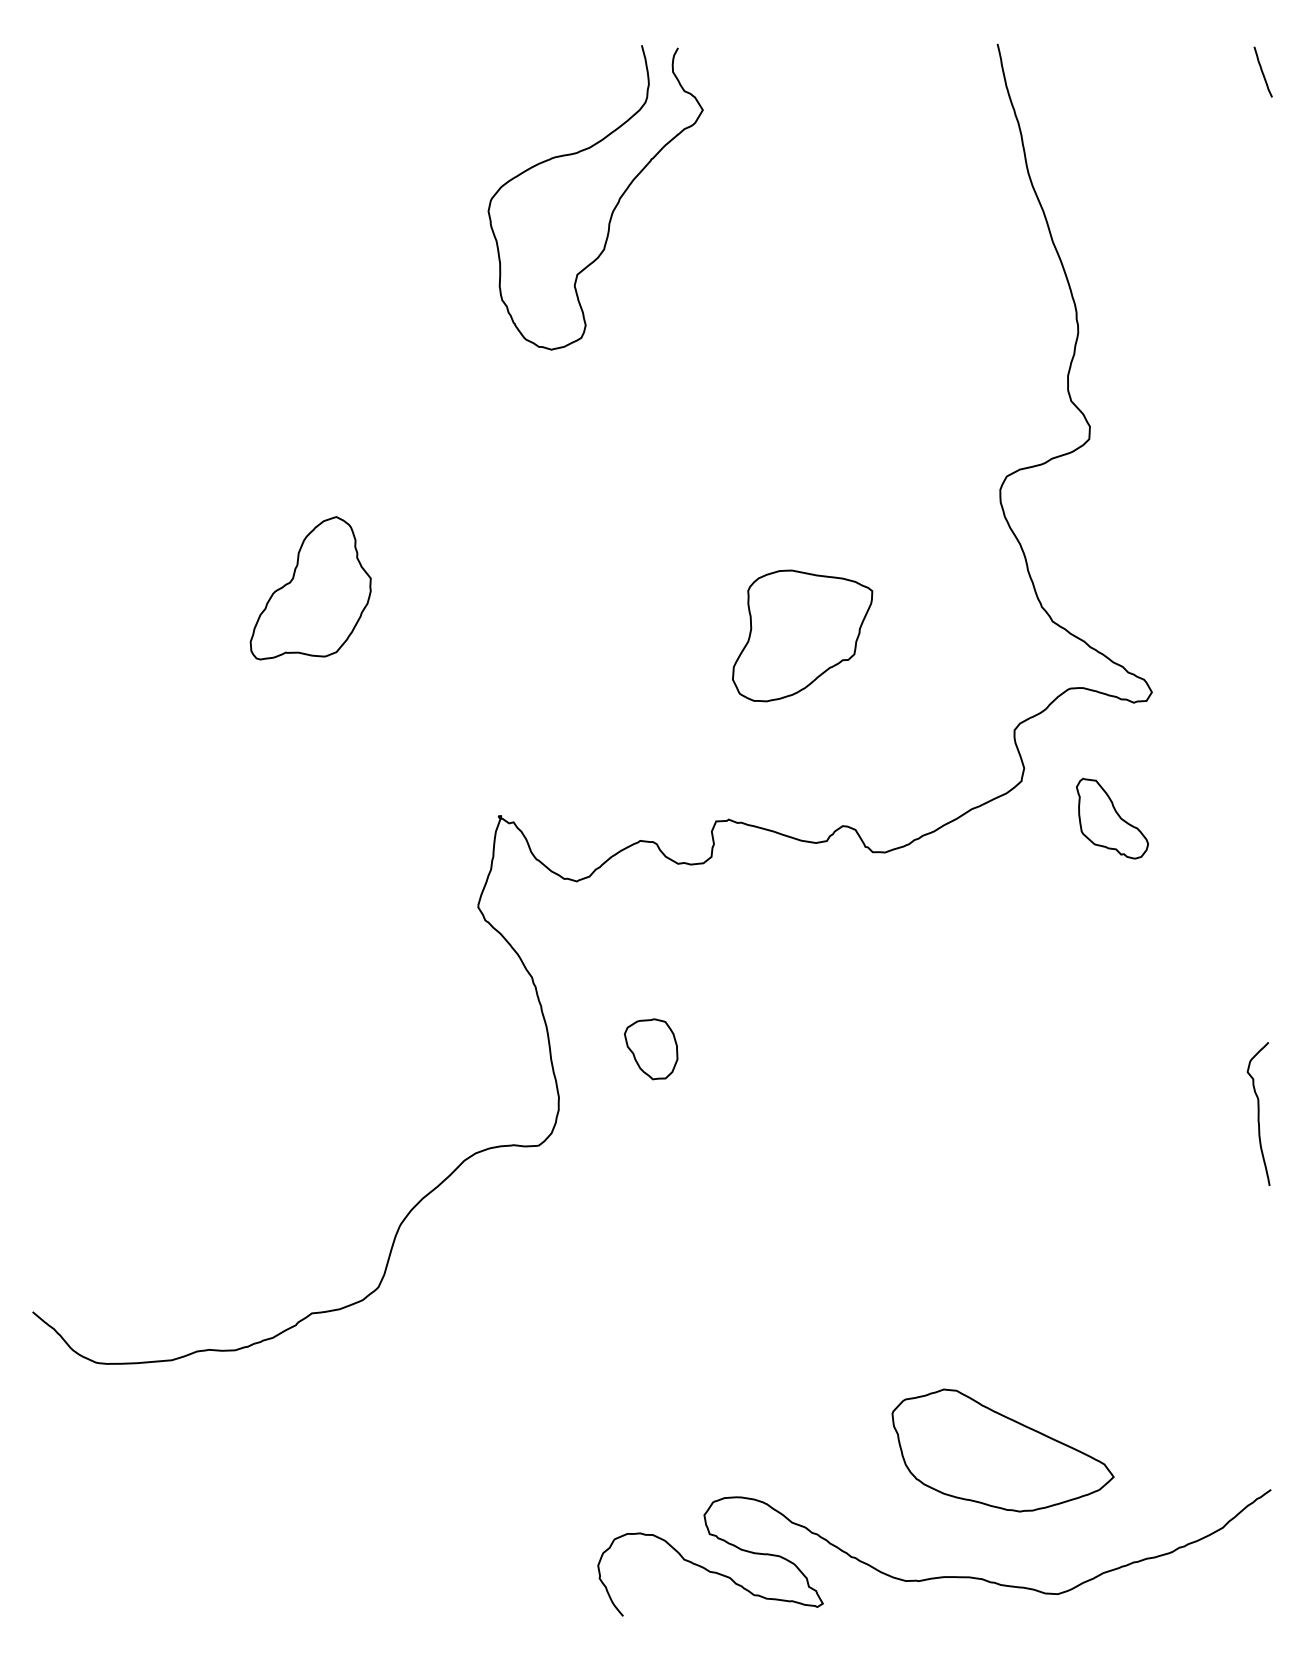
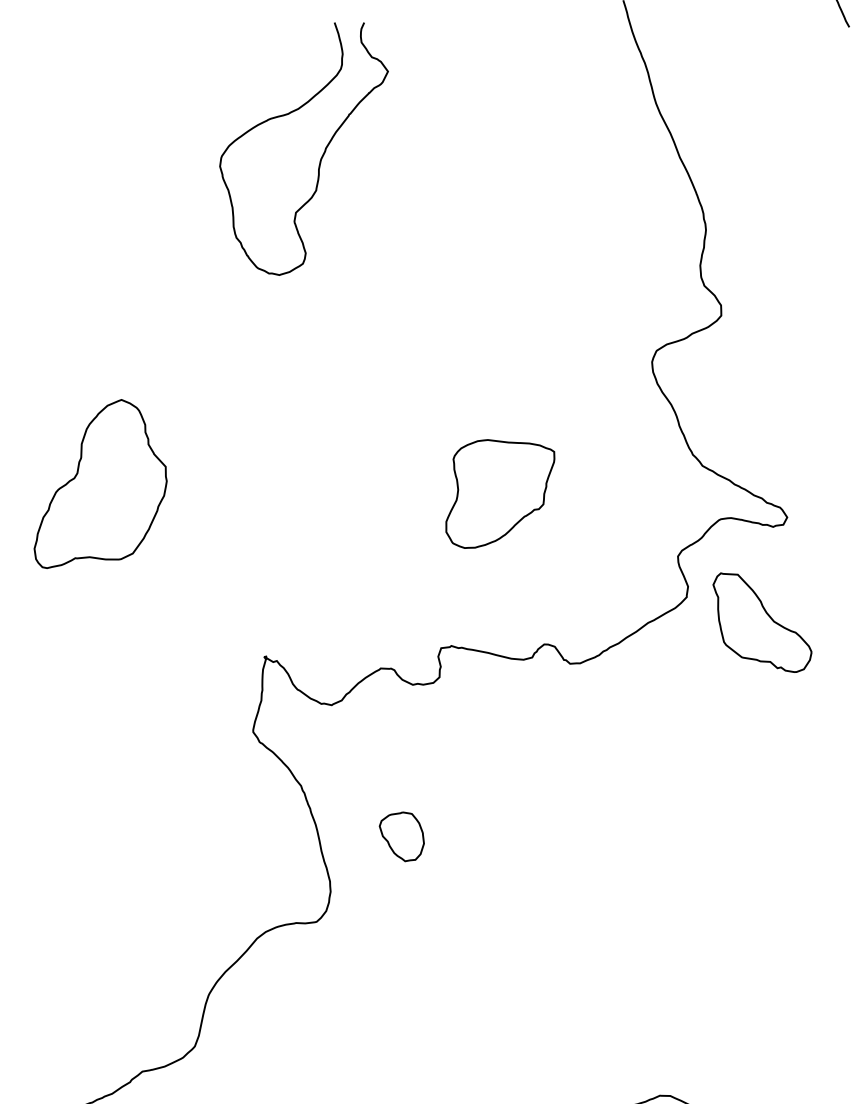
part: (310, 588) -> (98, 483), size x1.4
part: (1112, 818) -> (762, 622), size x1.6

